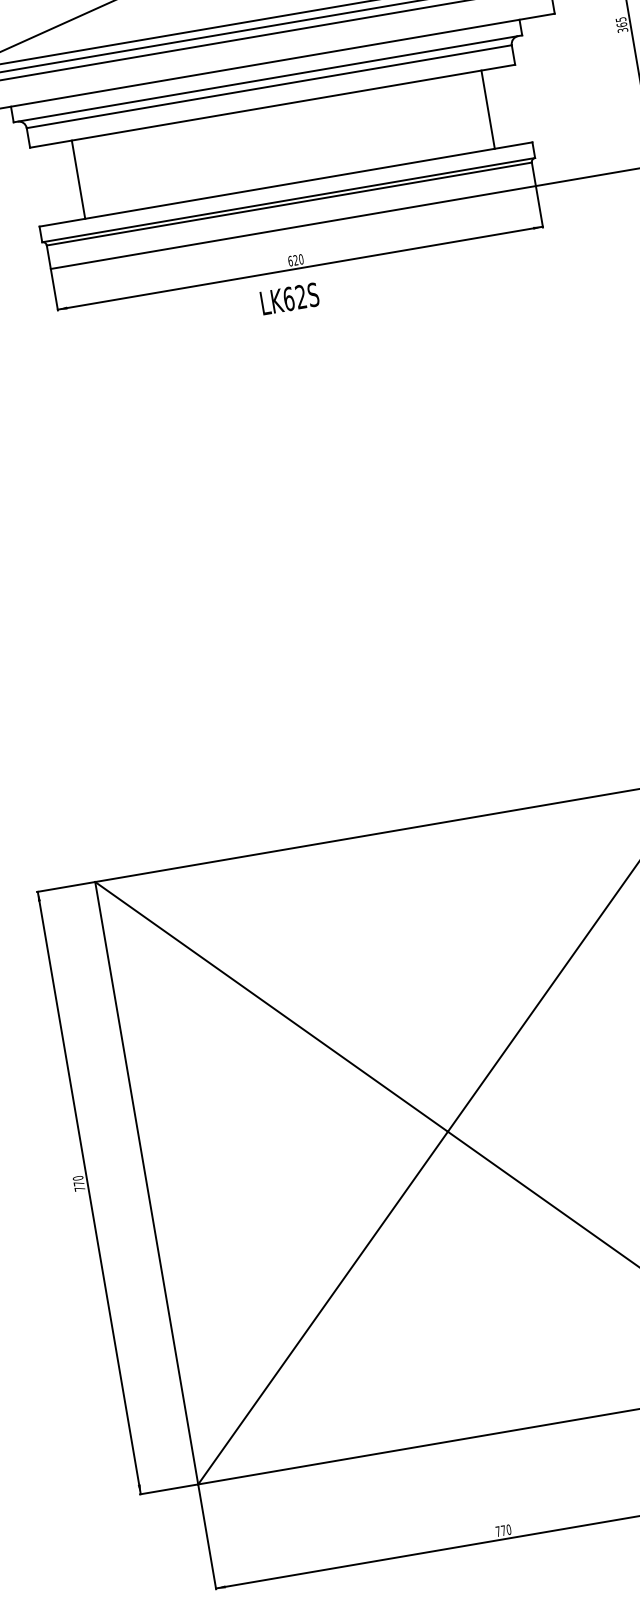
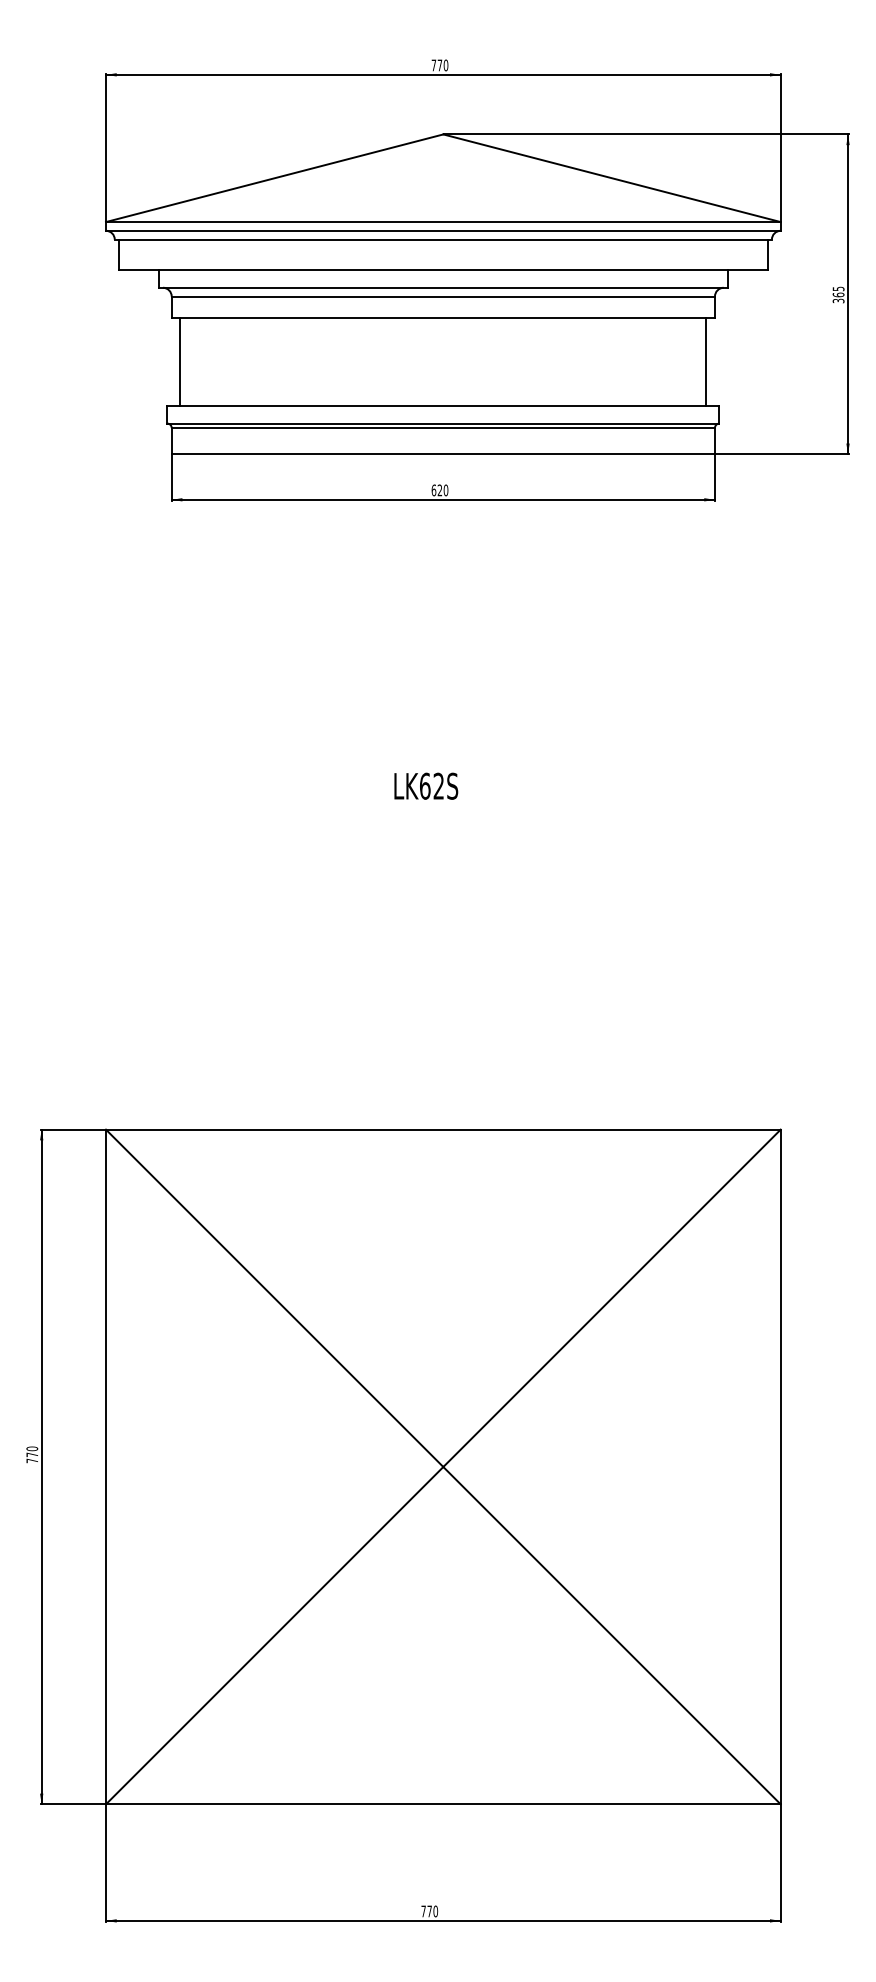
line: (488, 109) -> (706, 362), moved
line: (78, 179) -> (180, 362), moved
text: (289, 298) -> (426, 785), moved

